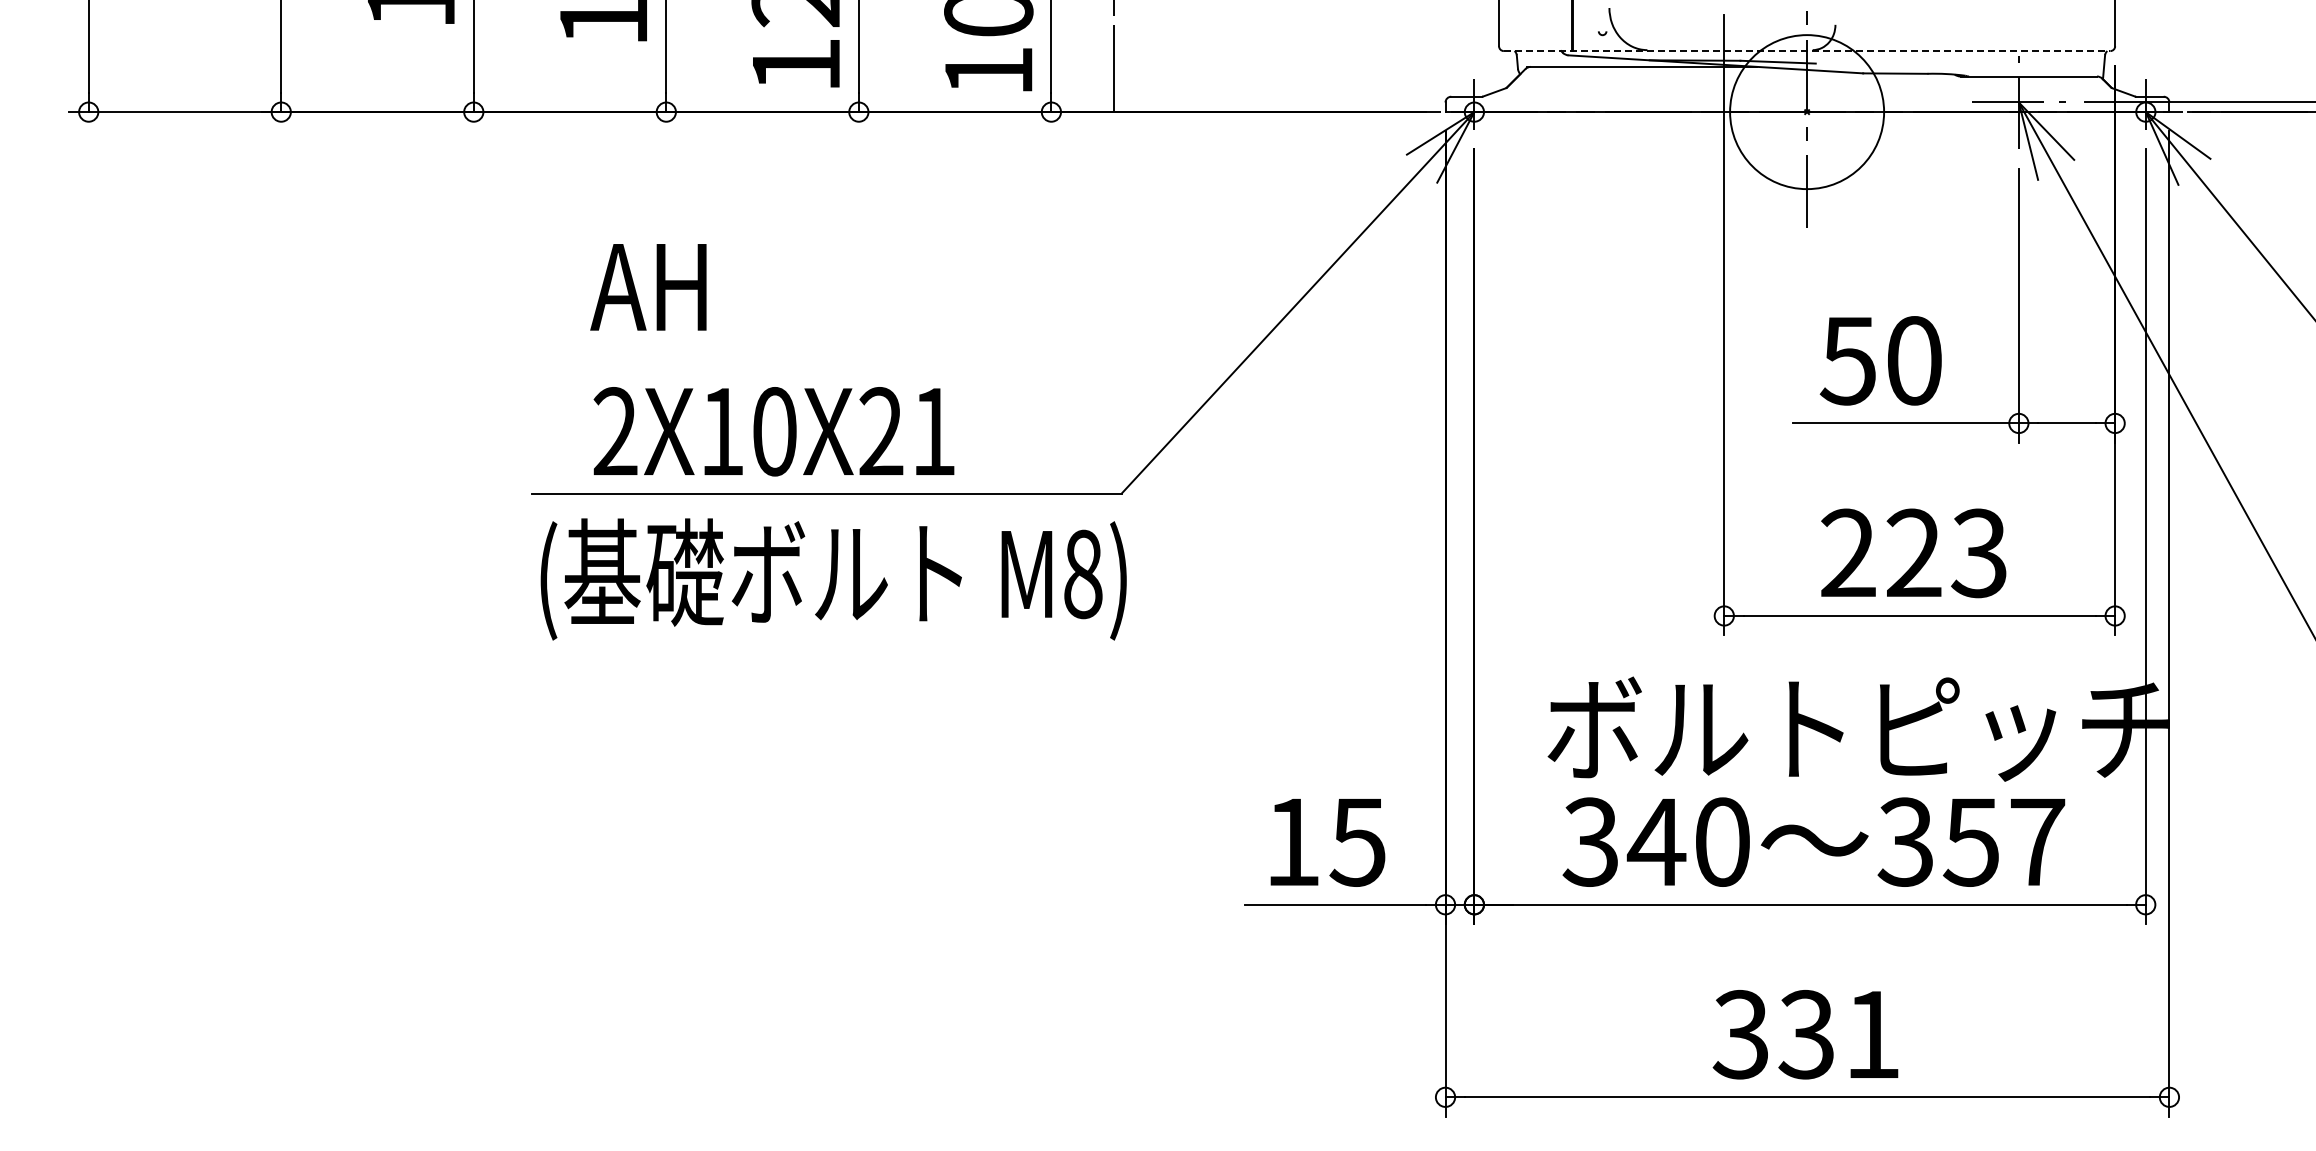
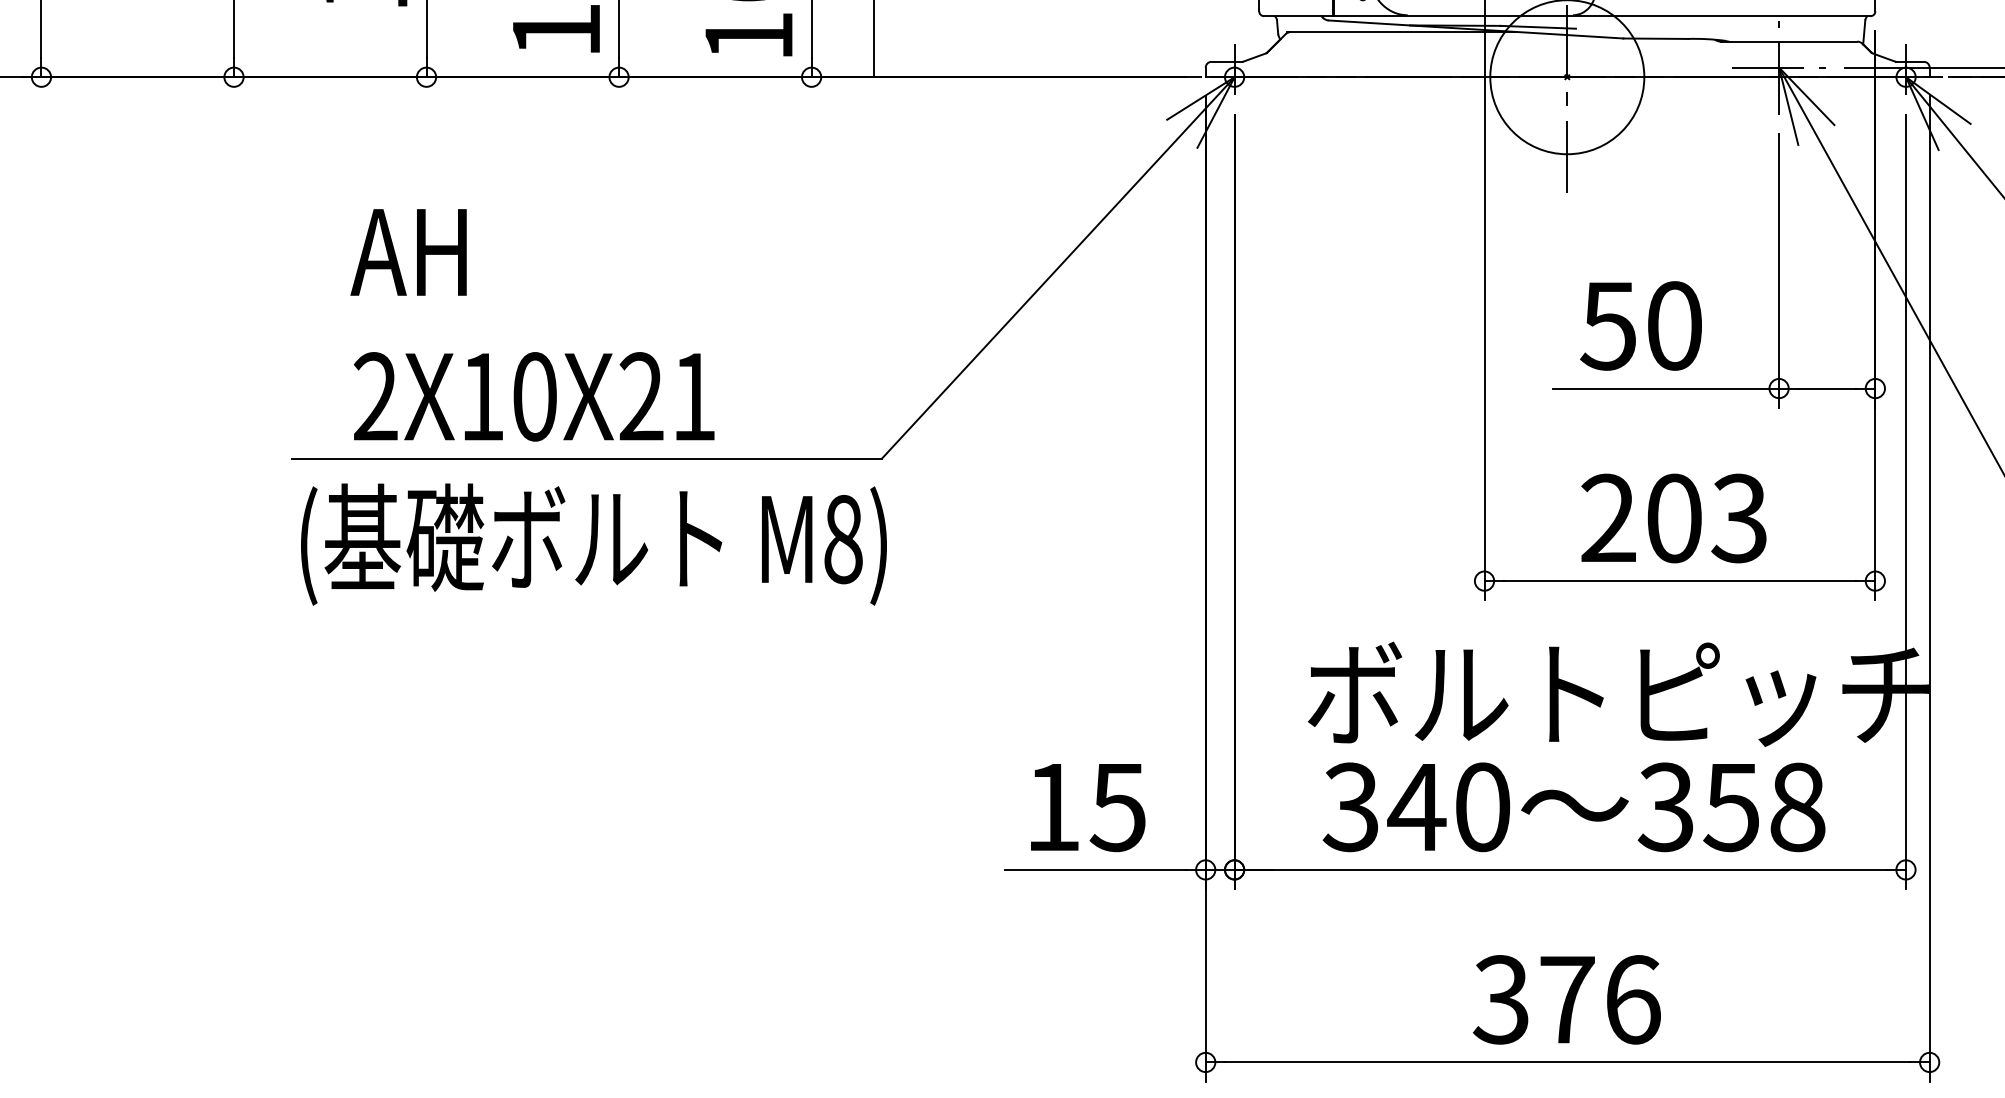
line: (1807, 51) -> (1567, 16), dashed -> solid
text: (1913, 553) -> (1673, 518), 223 -> 203
text: (2037, 841) -> (1797, 806), 357 -> 358
text: (1839, 1034) -> (1599, 999), 331 -> 376

